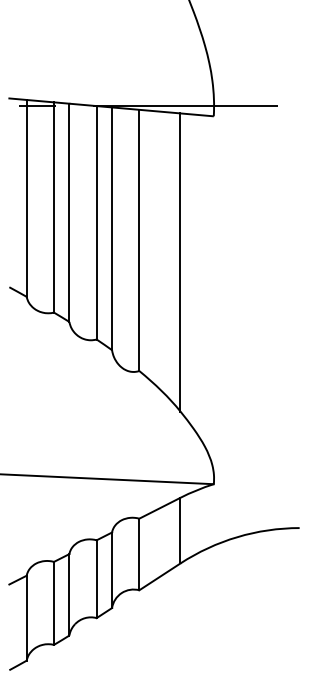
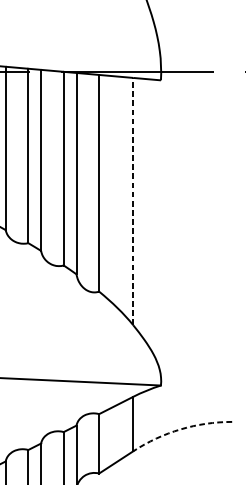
line: (180, 261) -> (133, 200), solid -> dashed
arc: (237, 537) -> (180, 429), solid -> dashed

